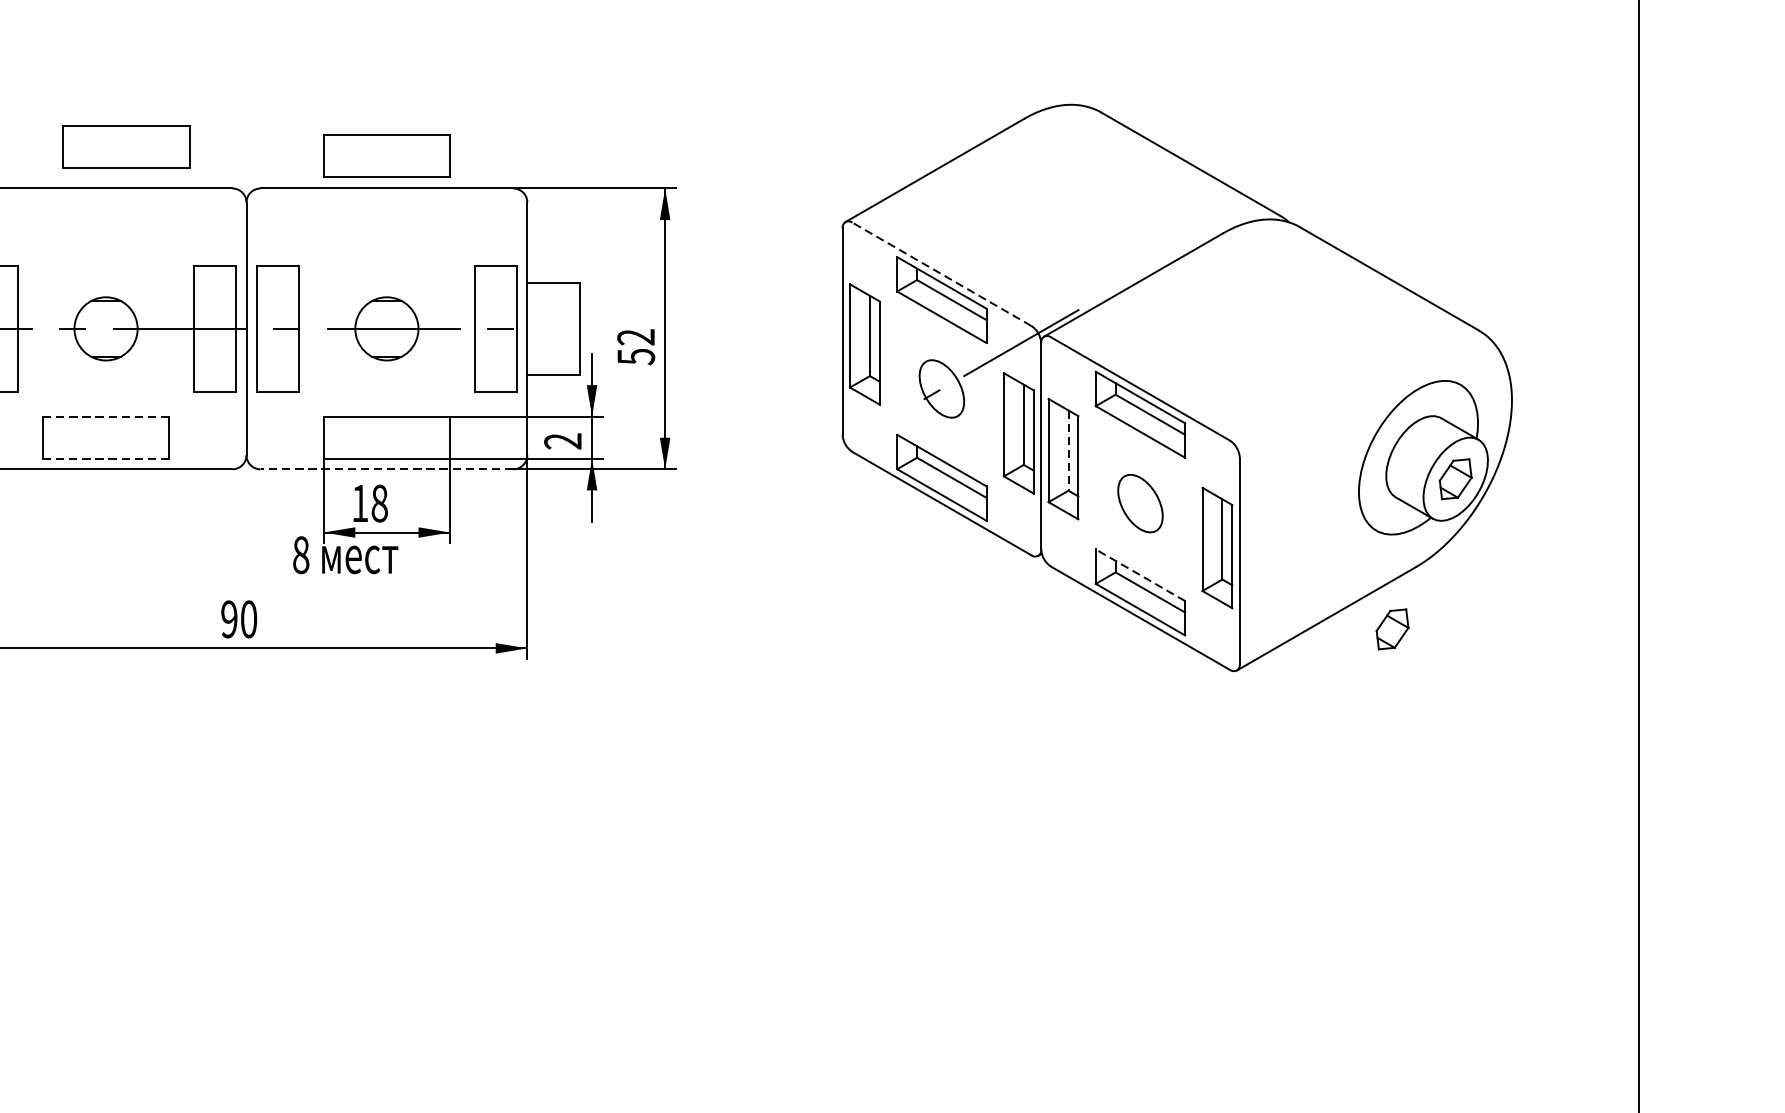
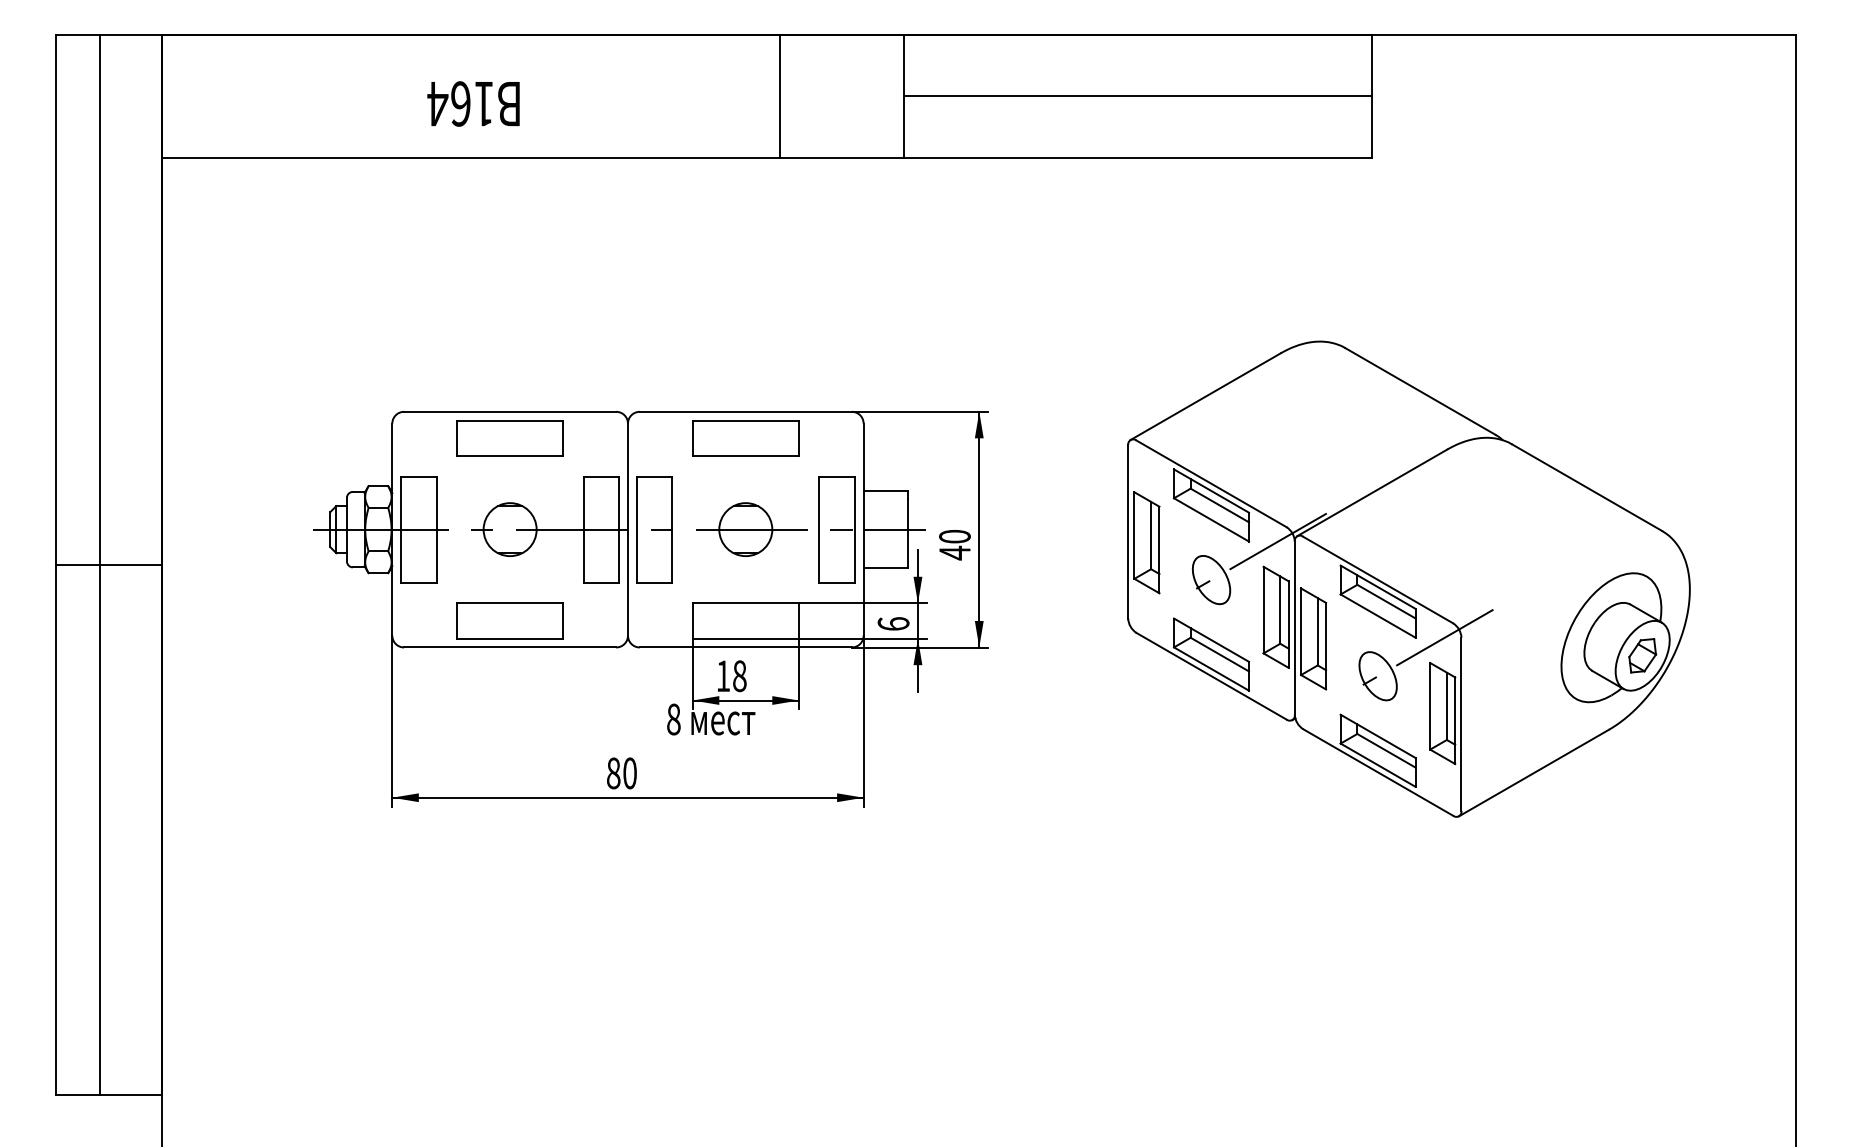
part: (125, 147) -> (509, 438), moved
part: (386, 155) -> (745, 438), moved
line: (941, 273) -> (1211, 483), dashed -> solid
line: (564, 328) -> (894, 529), added
text: (635, 347) -> (954, 545), 52 -> 40
line: (105, 416) -> (509, 603), dashed -> solid
text: (562, 440) -> (893, 623), 2 -> 6
line: (1068, 450) -> (1317, 631), dashed -> solid
line: (106, 458) -> (510, 638), dashed -> solid
line: (386, 469) -> (745, 647), dashed -> solid
line: (1199, 469) -> (1427, 647), added
line: (1139, 575) -> (1377, 736), dashed -> solid
text: (229, 619) -> (613, 773), 90 -> 80
part: (1392, 629) -> (1589, 781), removed

